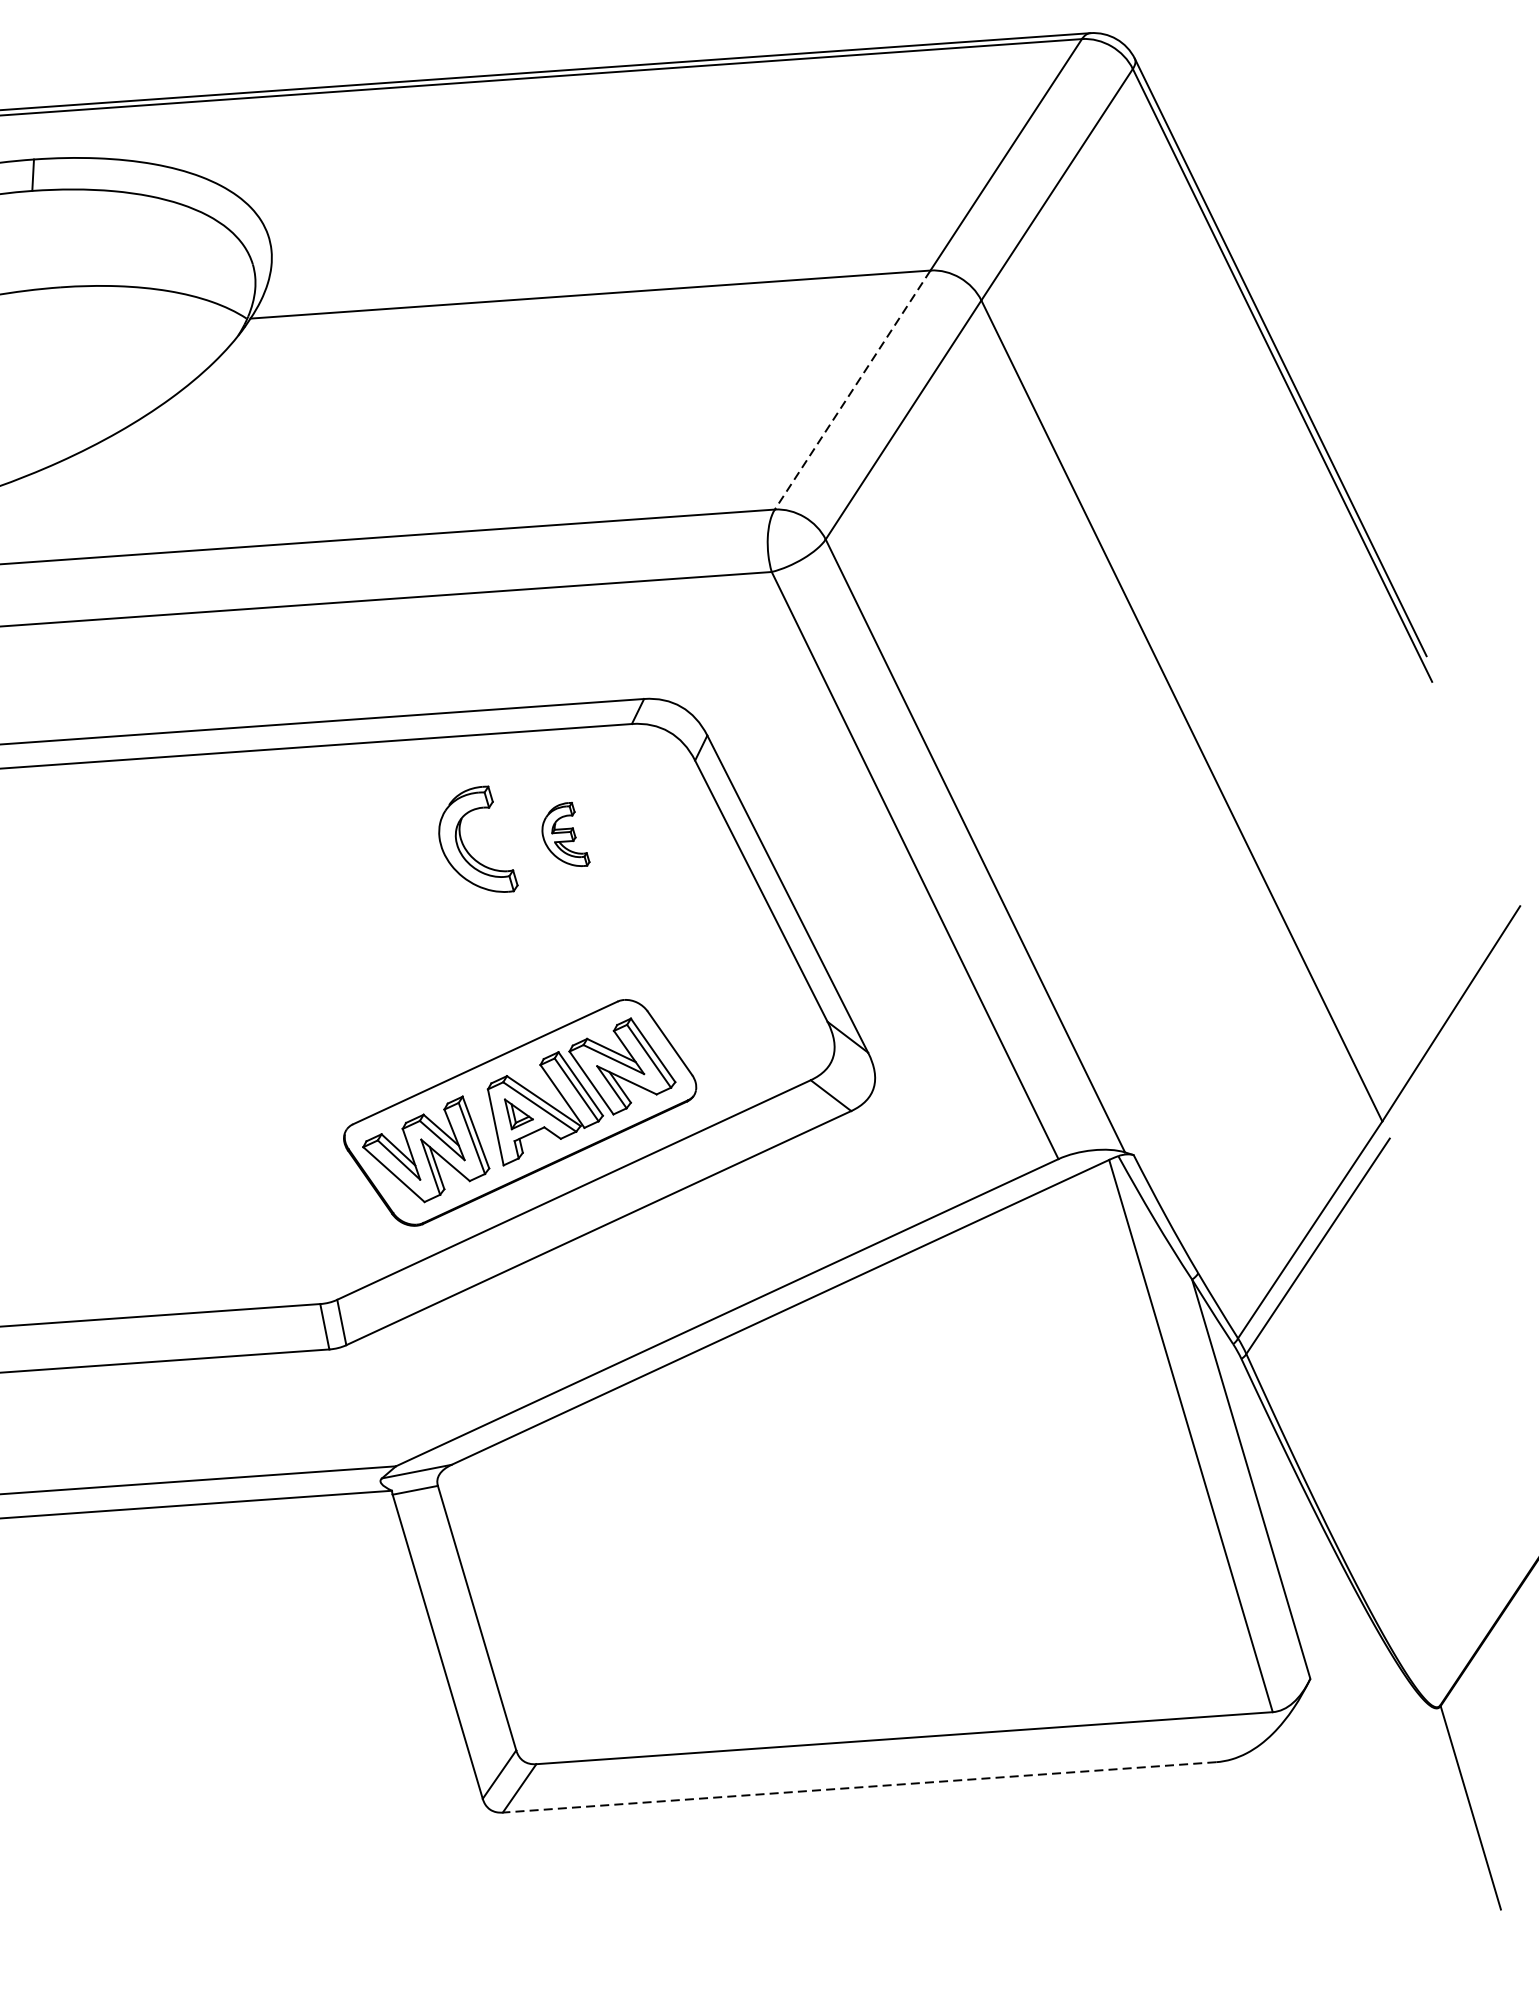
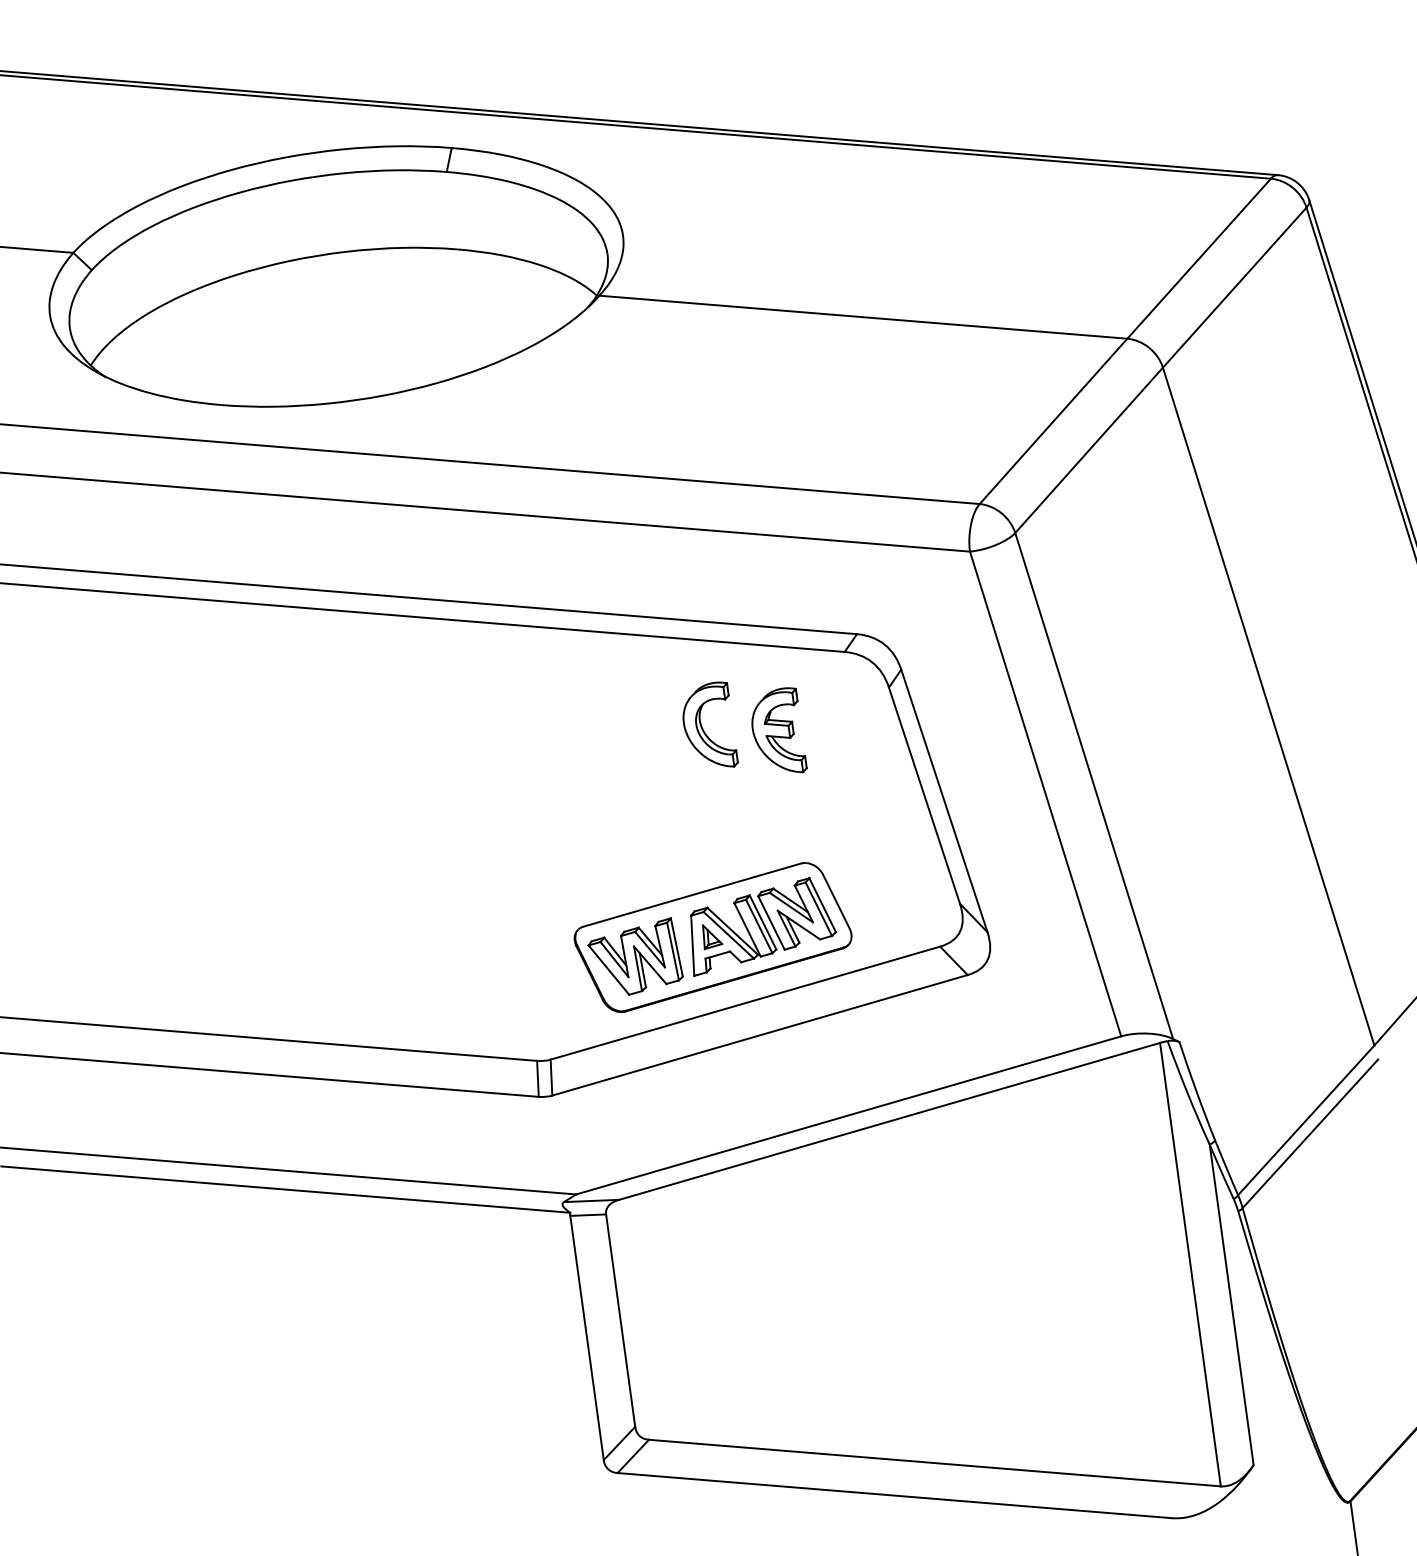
line: (852, 390) -> (1053, 421), dashed -> solid
part: (564, 836) -> (779, 730), size x1.67
line: (859, 1787) -> (894, 1495), dashed -> solid

